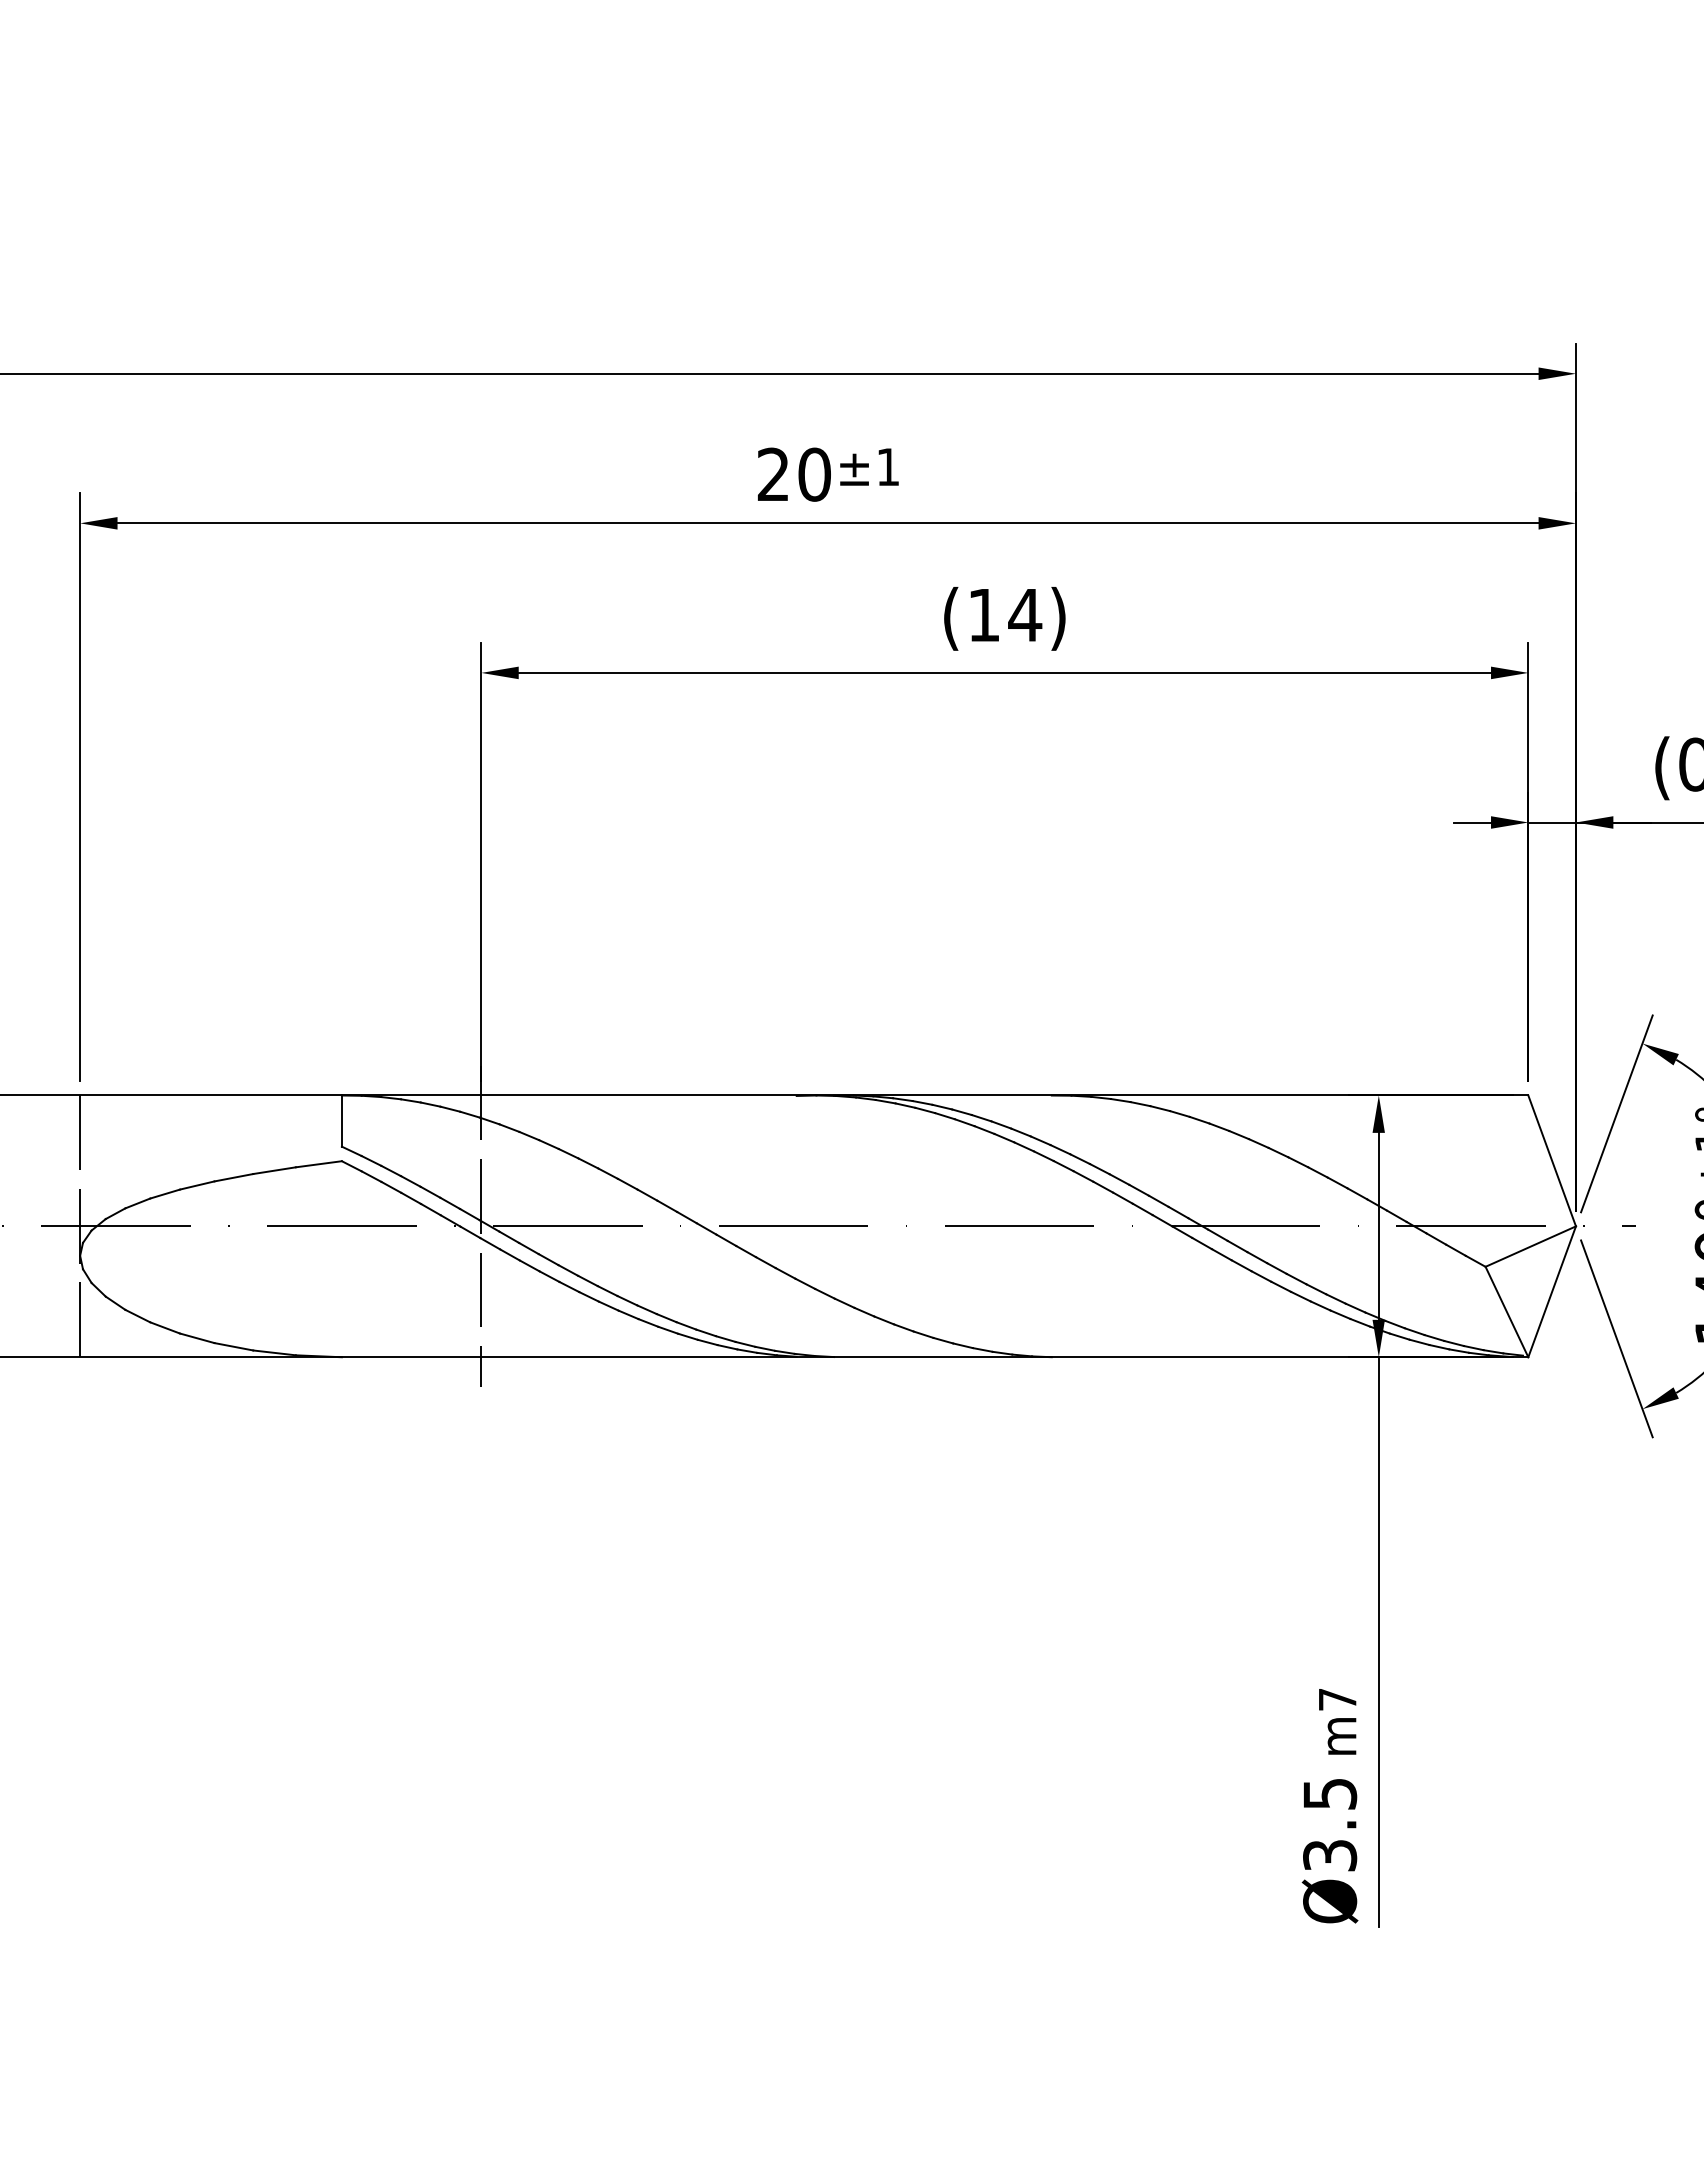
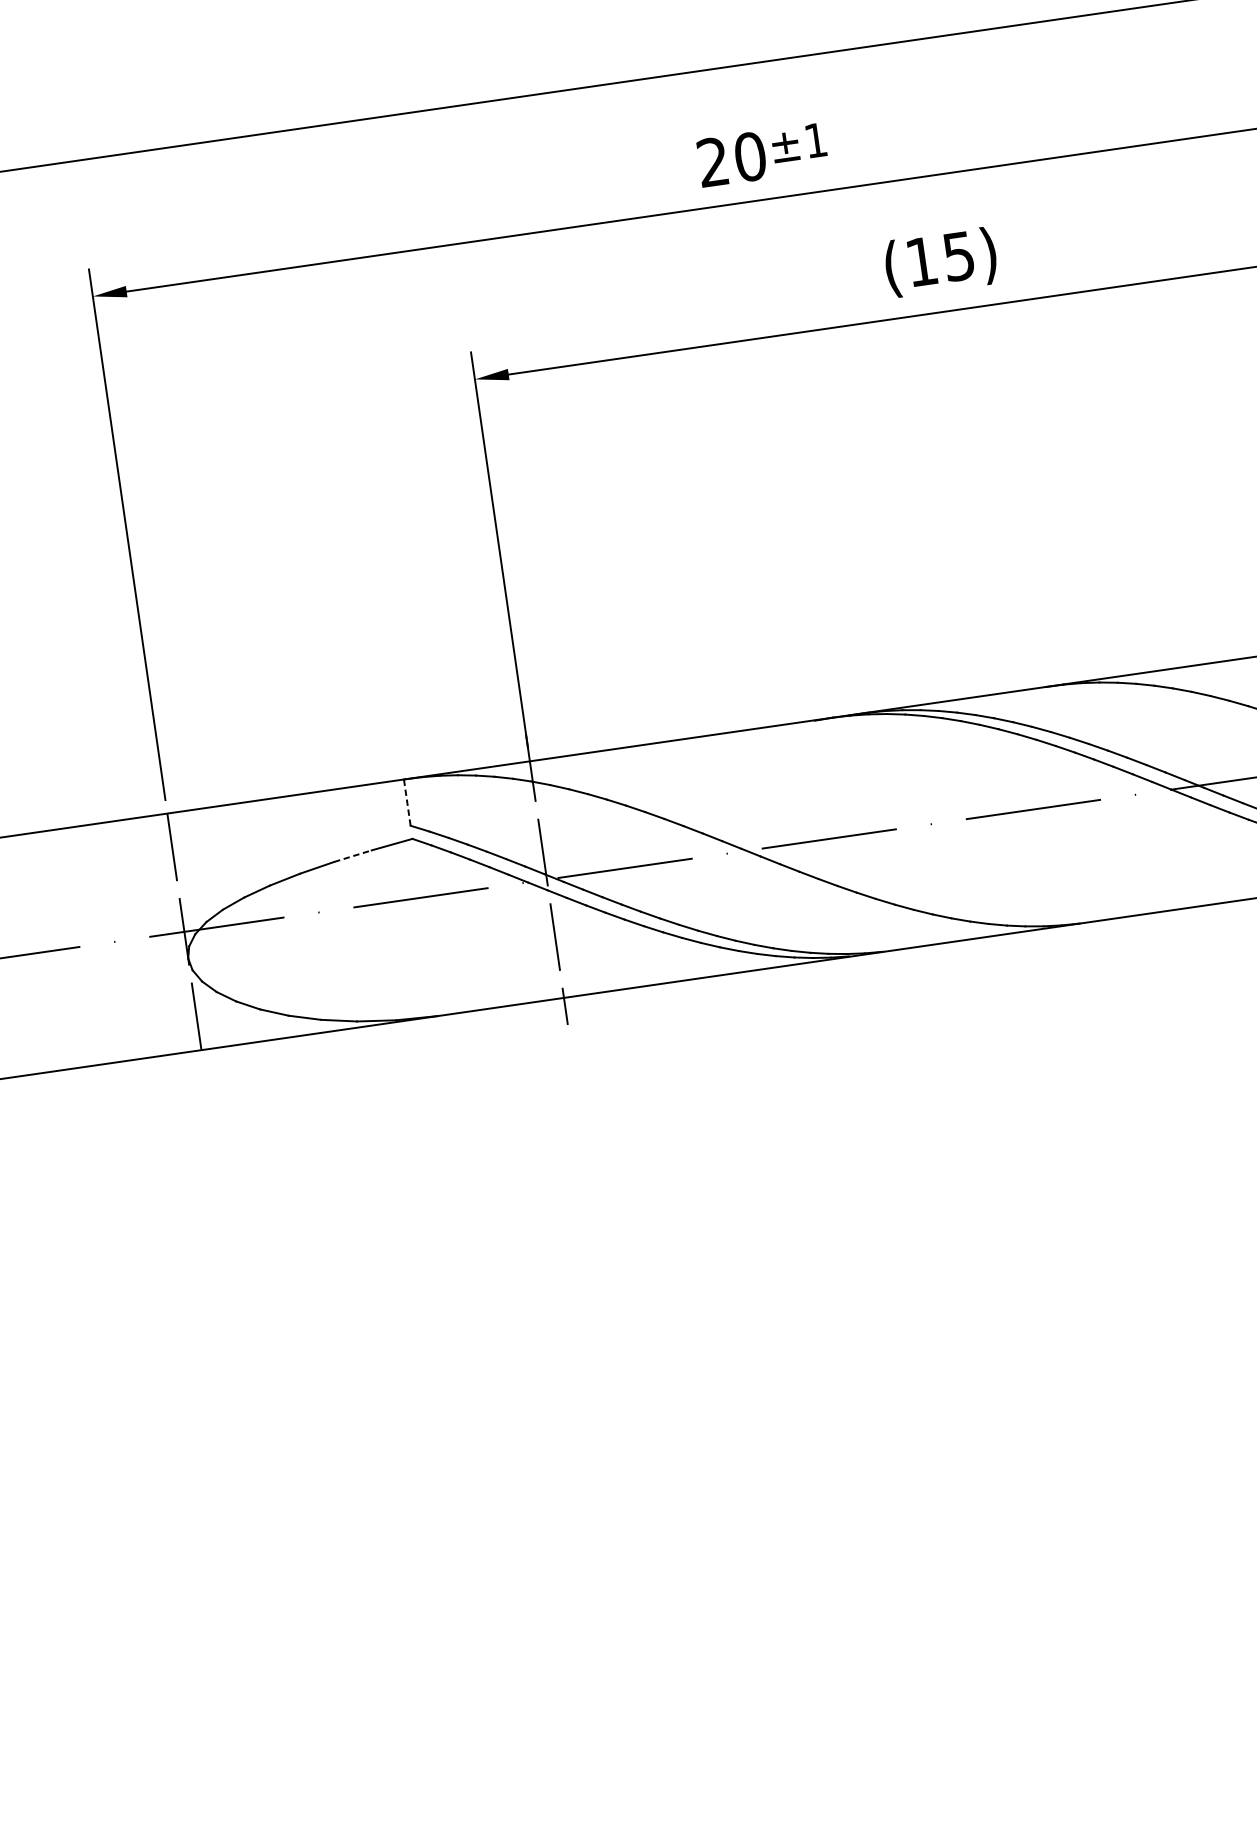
text: (1025, 615) -> (959, 256), (14) -> (15)
line: (341, 1121) -> (406, 803), solid -> dashed
line: (274, 1170) -> (352, 856), solid -> dashed

